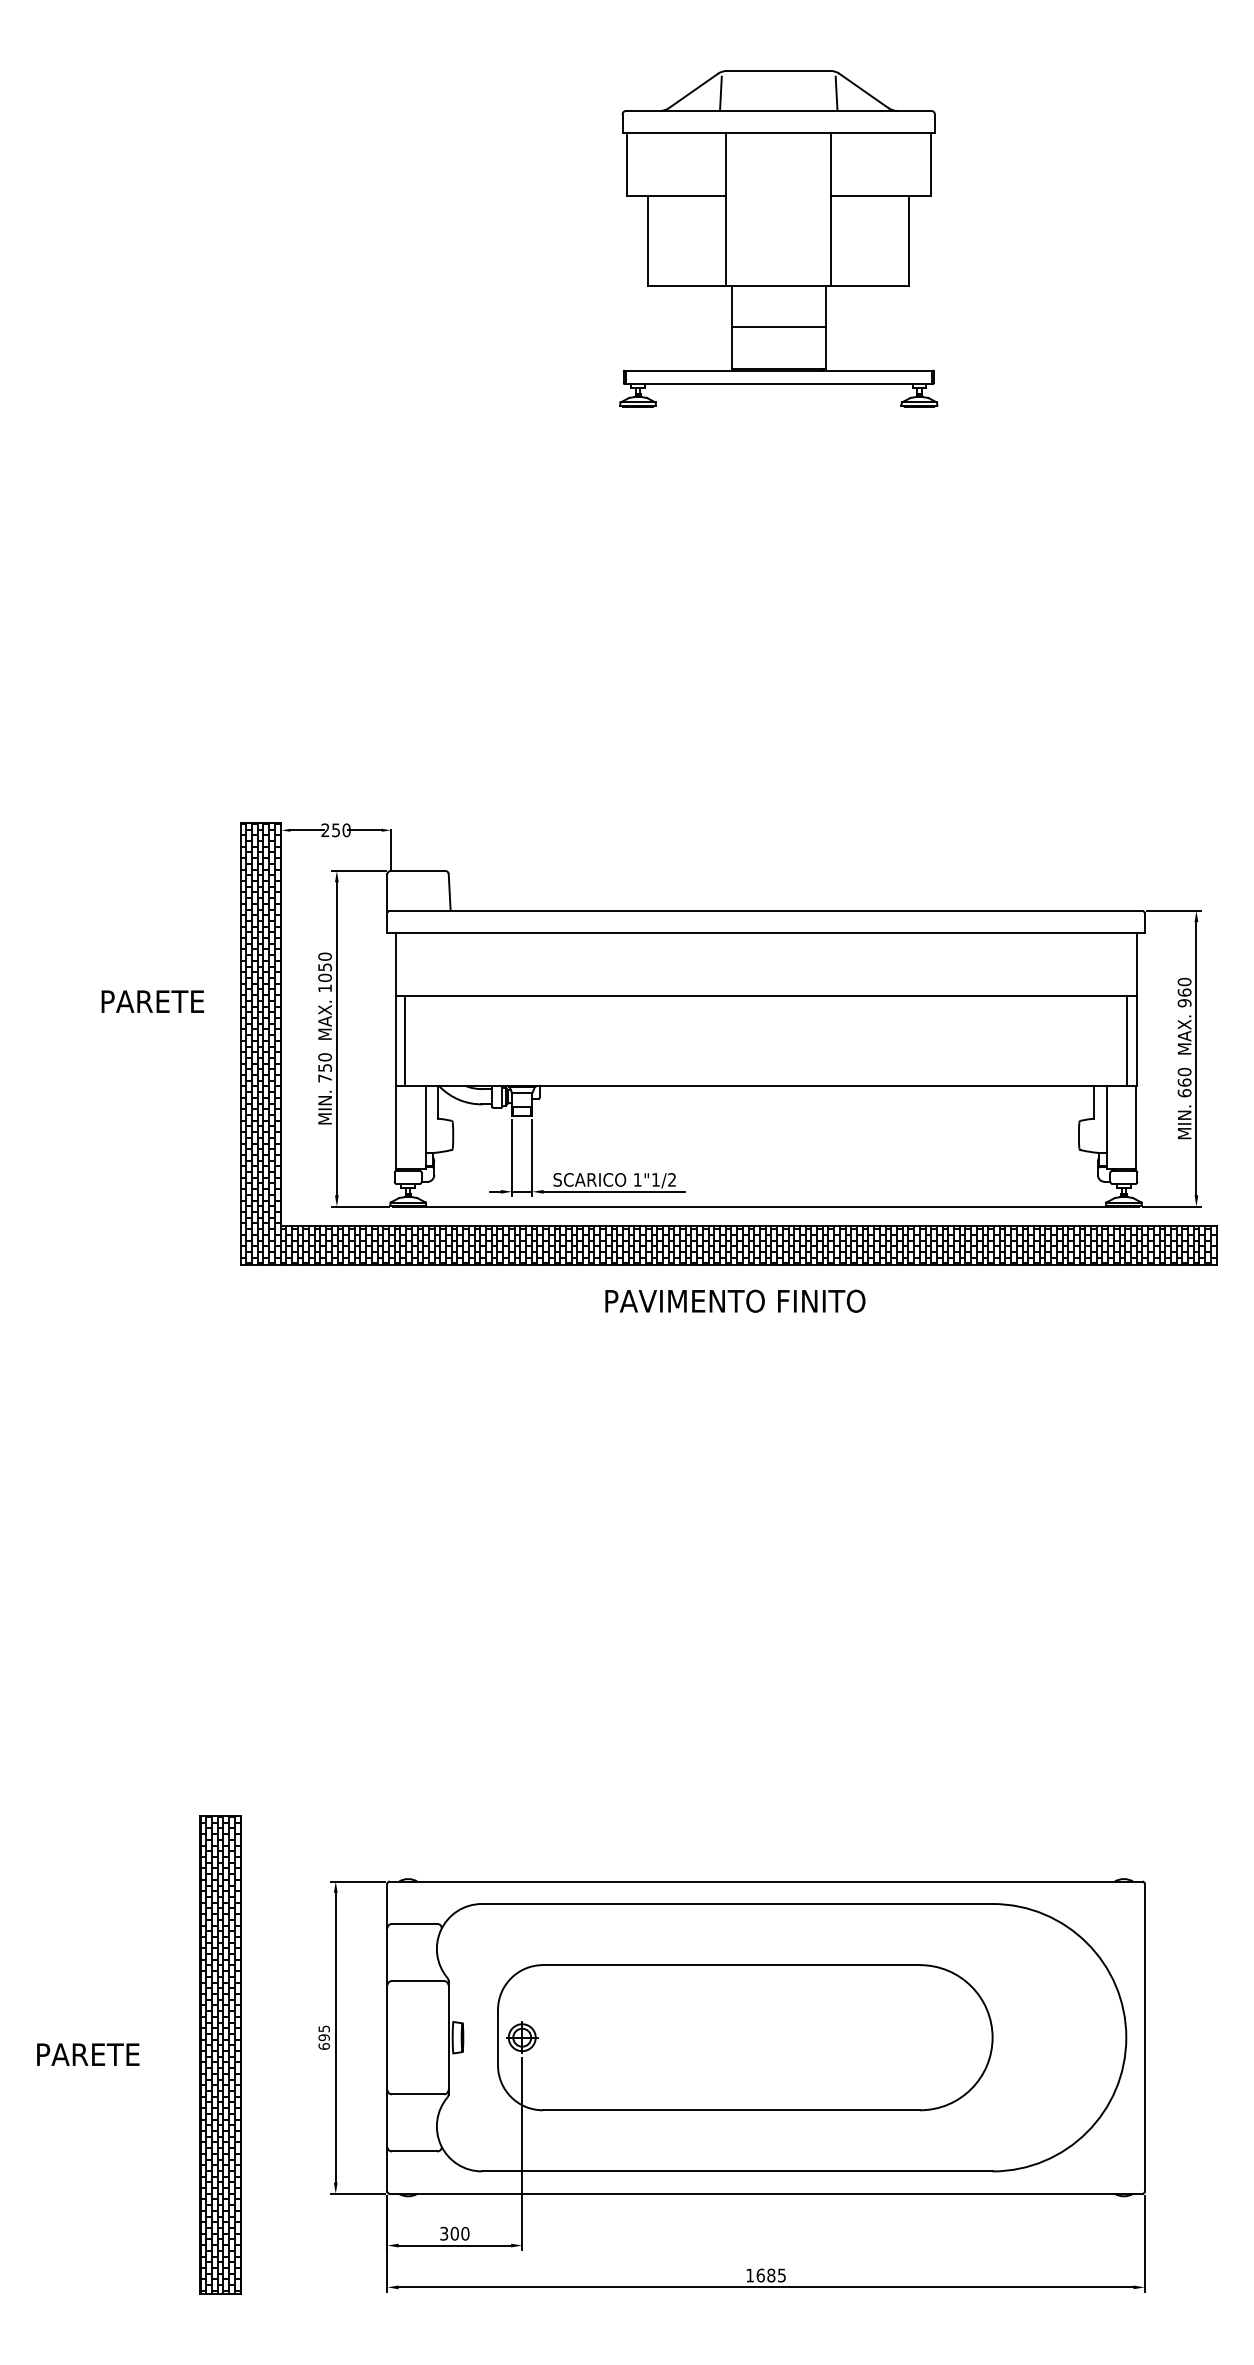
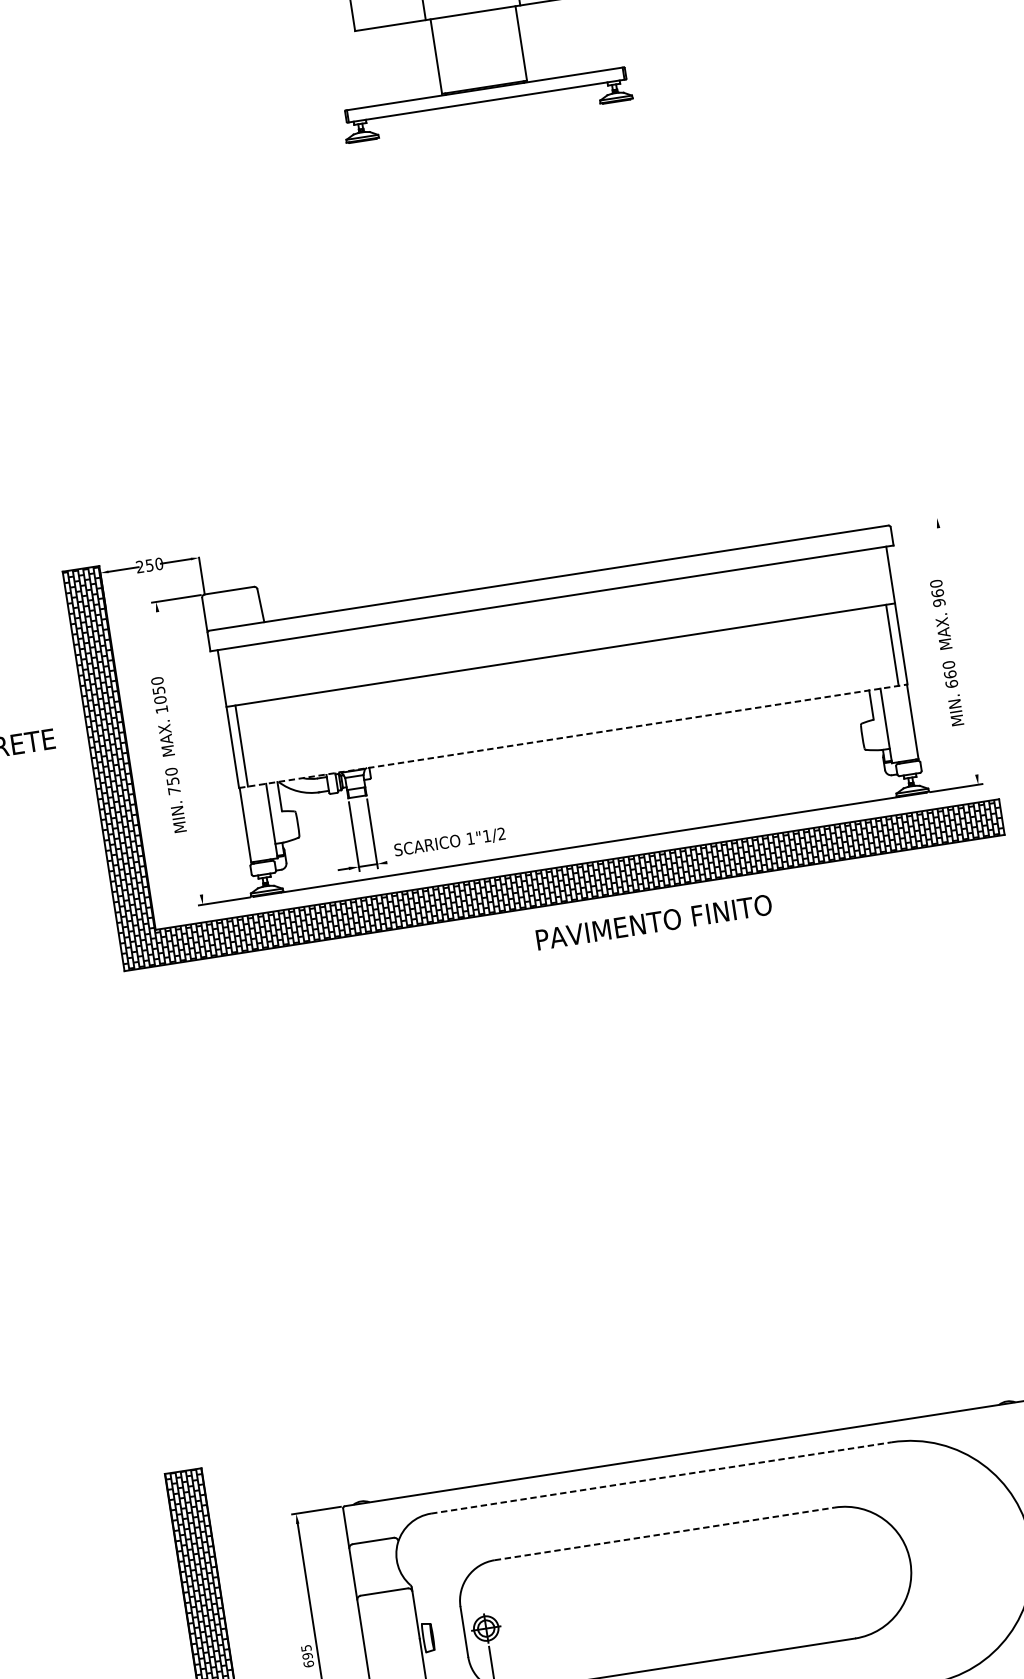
line: (778, 327) -> (478, 50), removed
line: (1173, 910) -> (916, 520), removed
line: (336, 1038) -> (179, 753), removed
line: (1196, 1058) -> (957, 651), removed
line: (766, 1086) -> (573, 736), solid -> dashed
line: (614, 1191) -> (451, 852), removed
text: (735, 1300) -> (654, 921), moved
line: (737, 1904) -> (661, 1478), solid -> dashed
line: (731, 1965) -> (664, 1534), solid -> dashed

